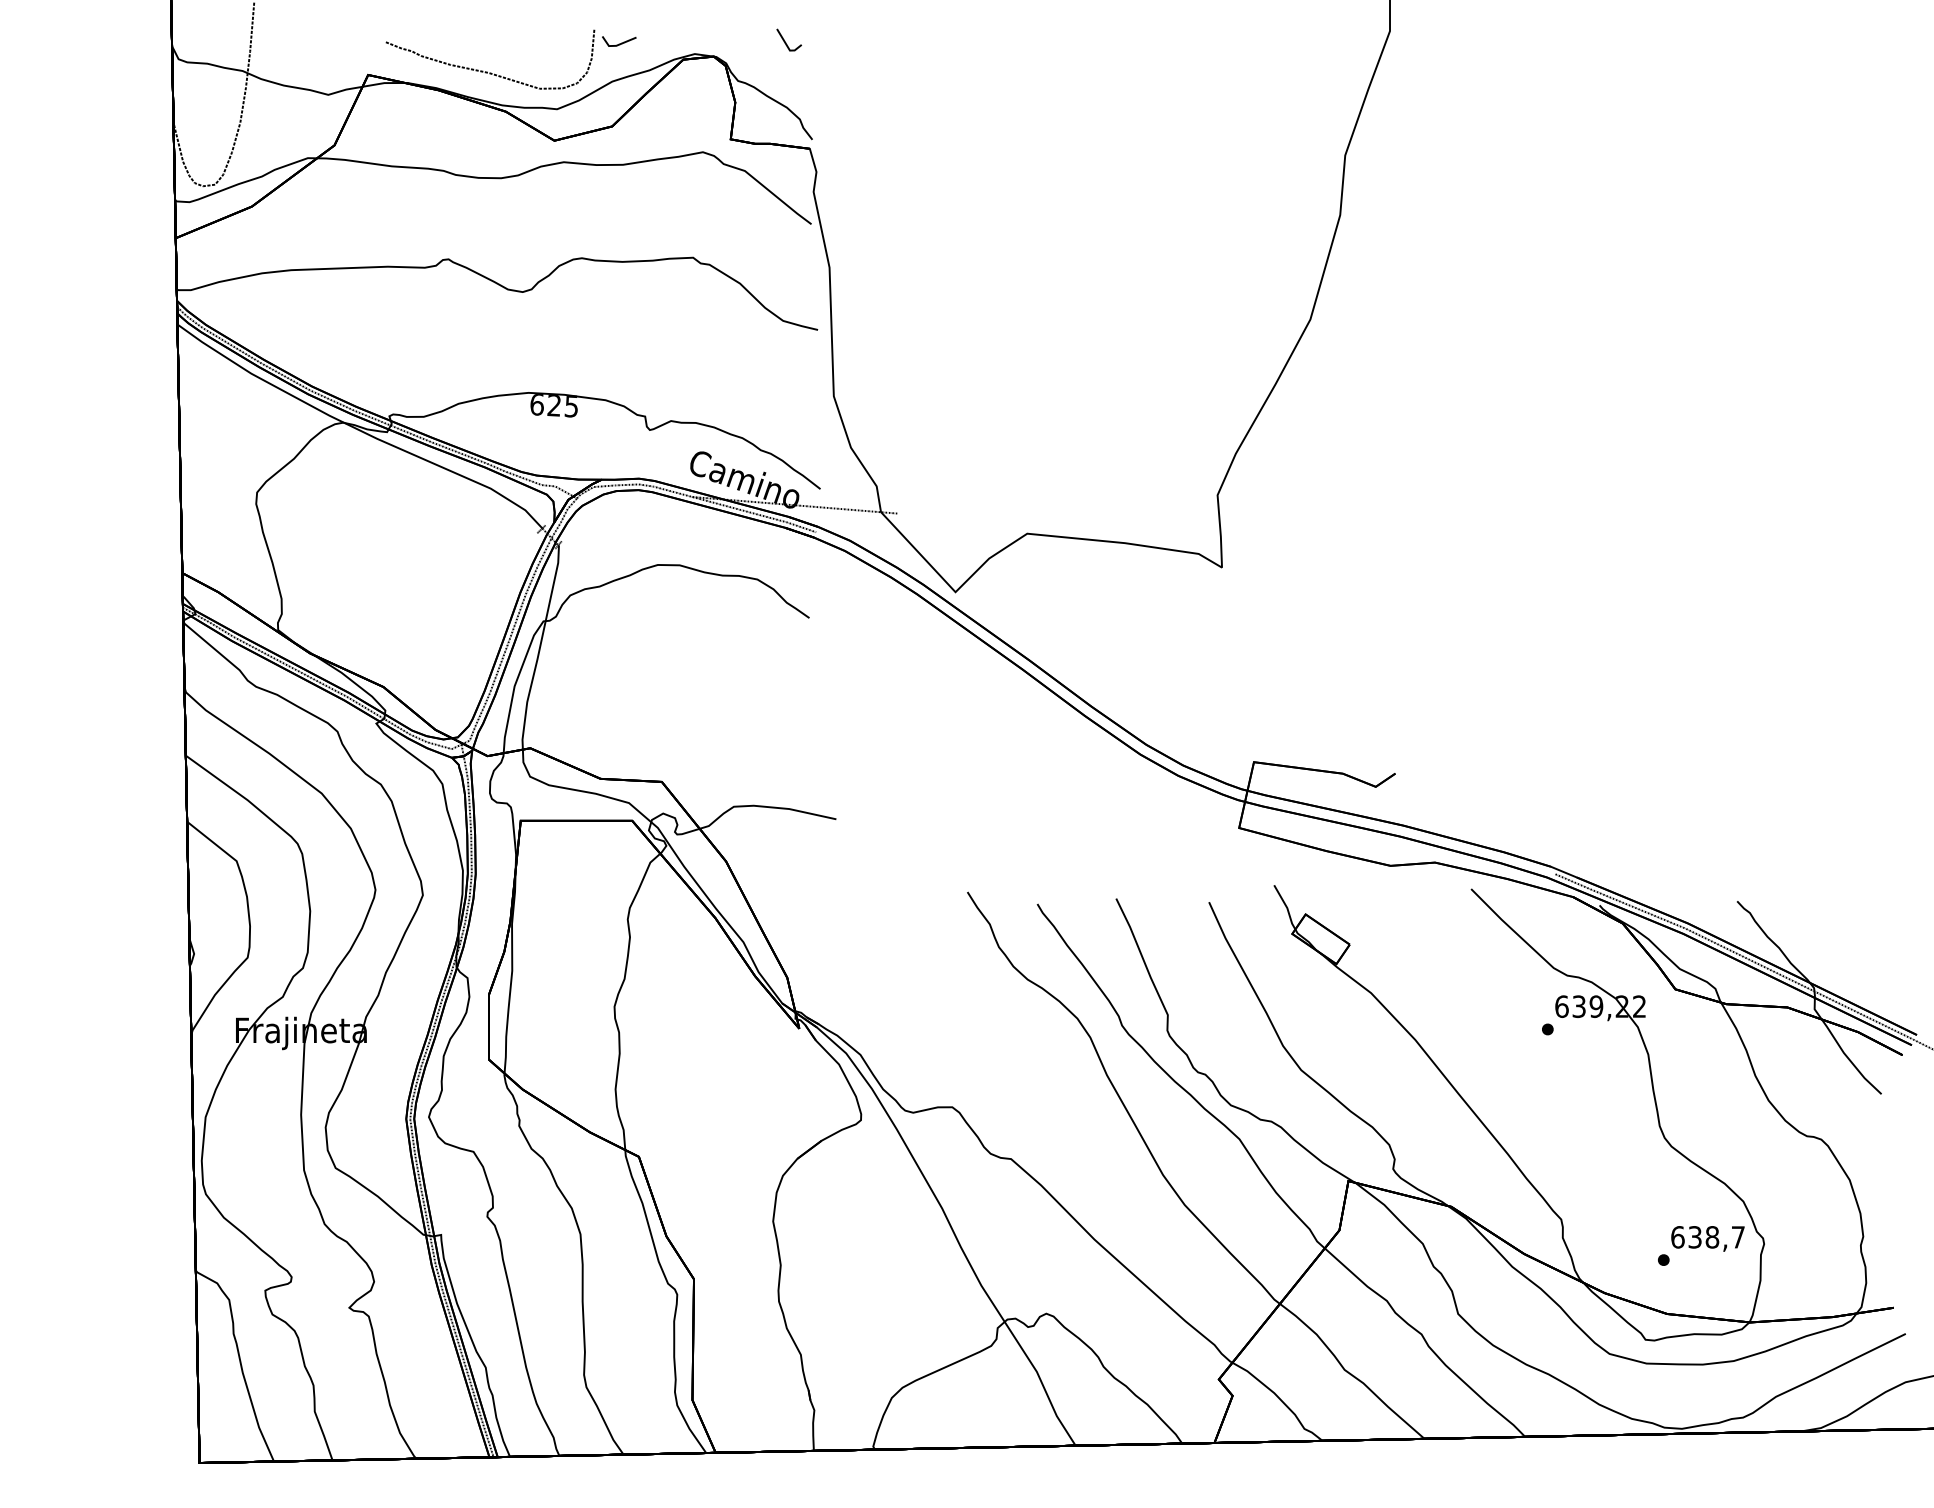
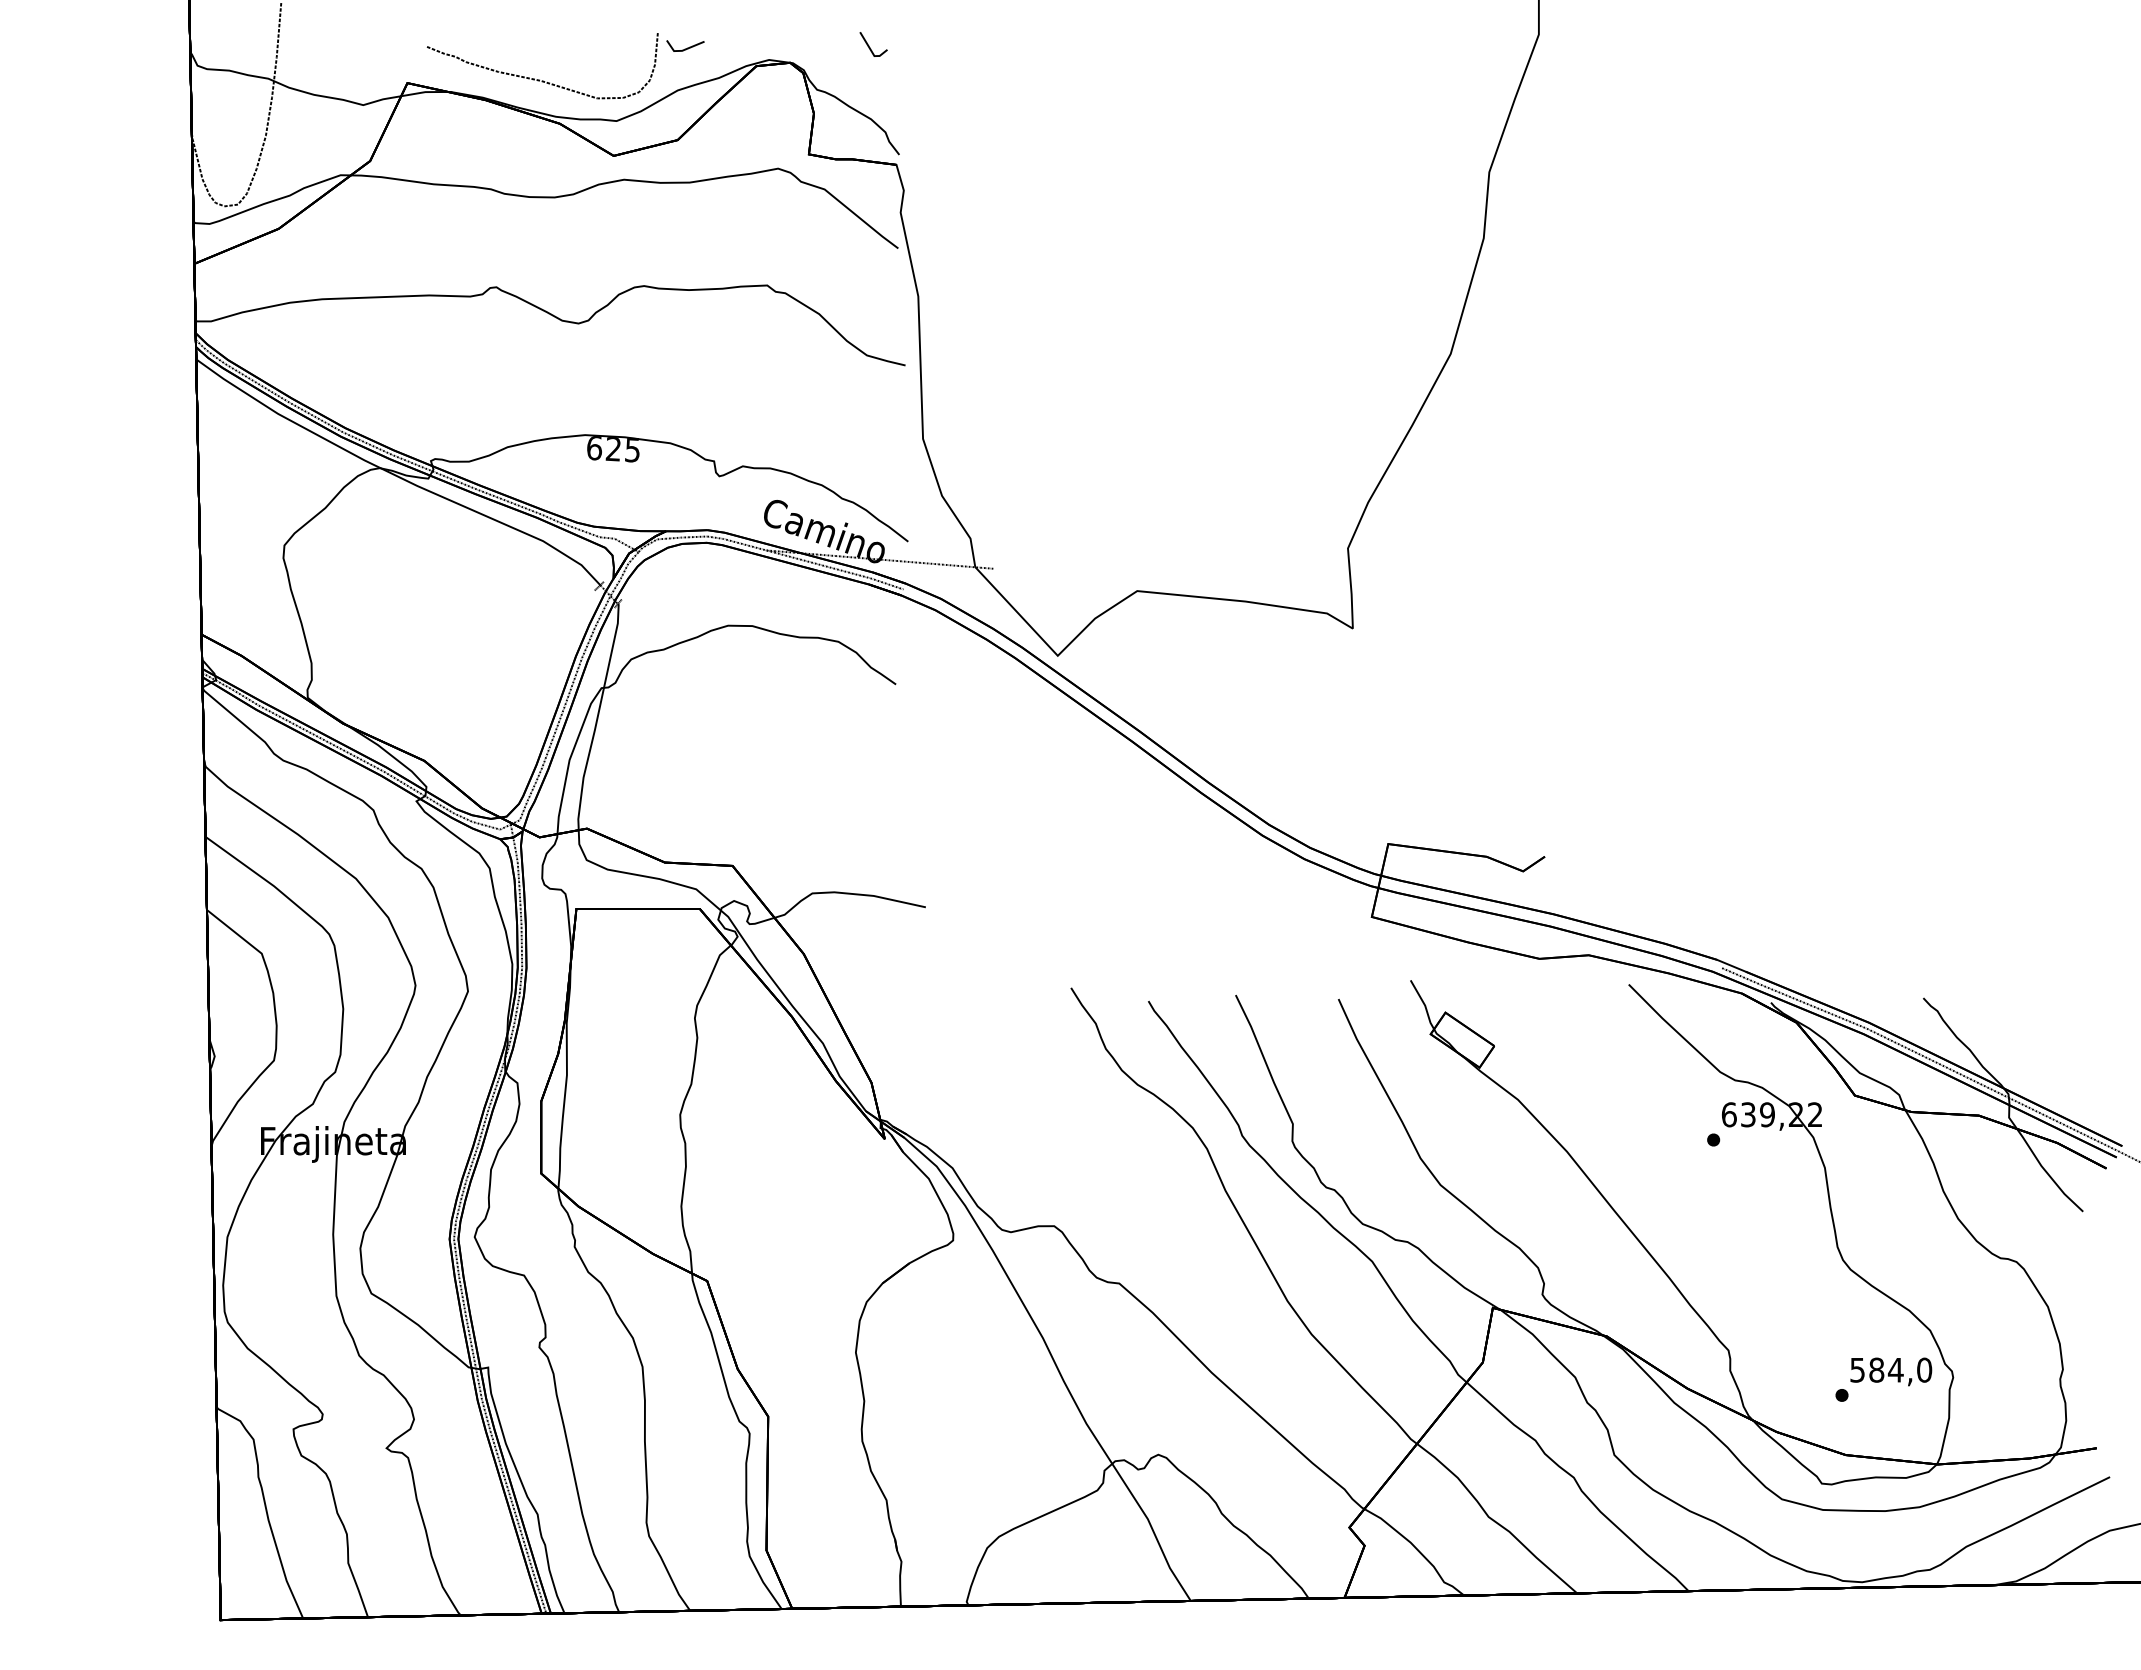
text: (1708, 1236) -> (1891, 1369), 638,7 -> 584,0

